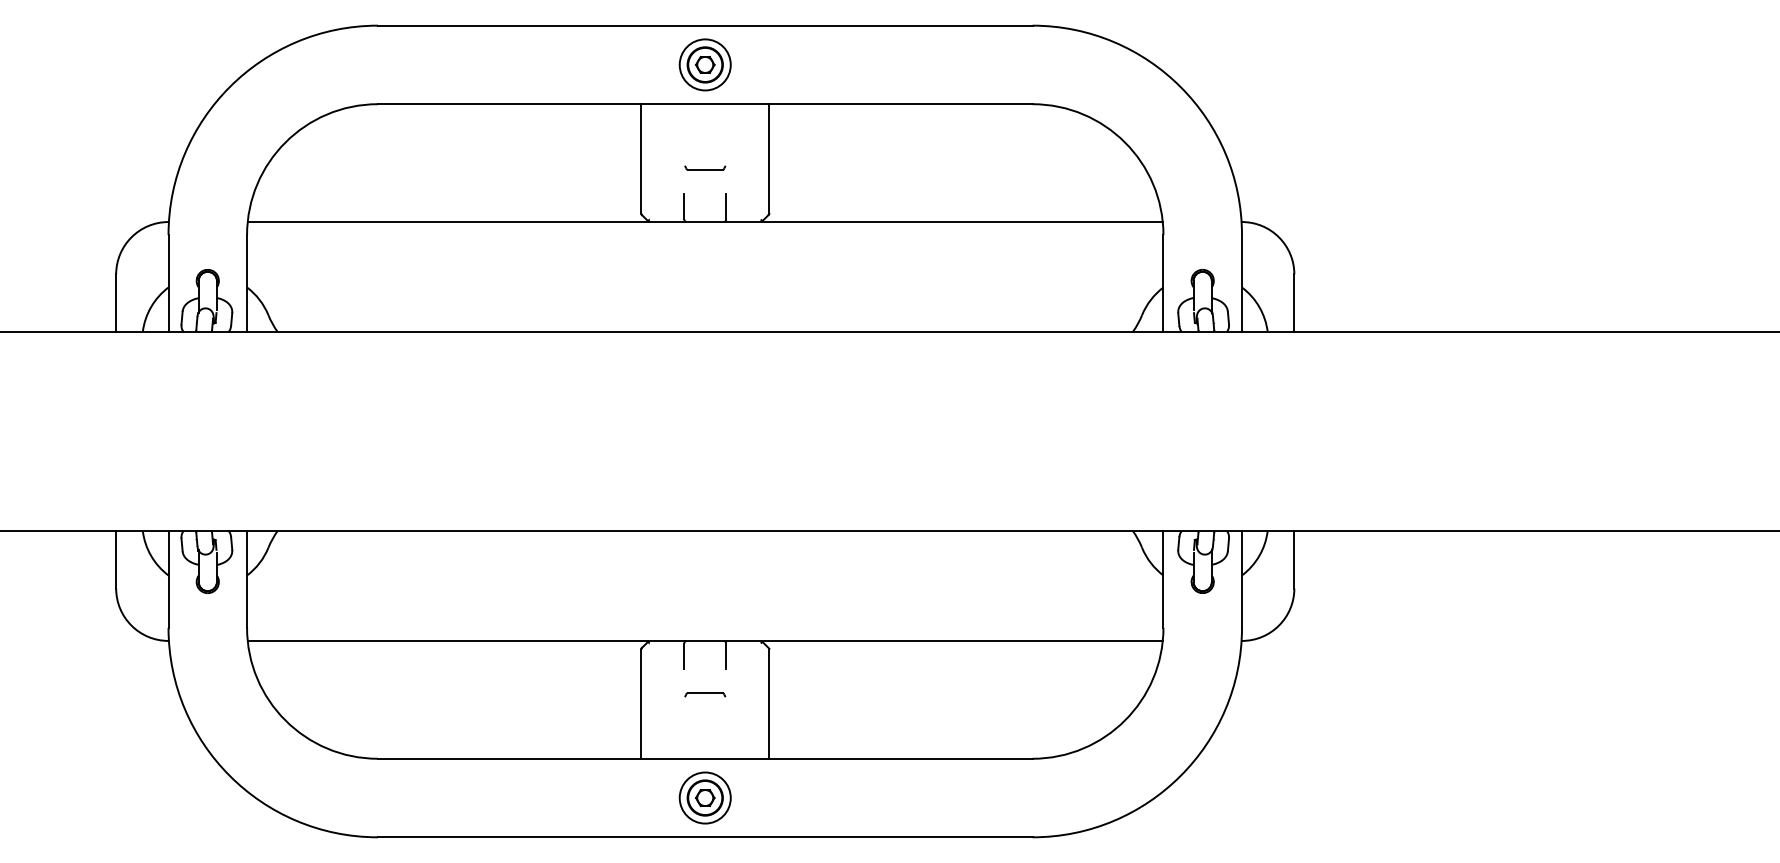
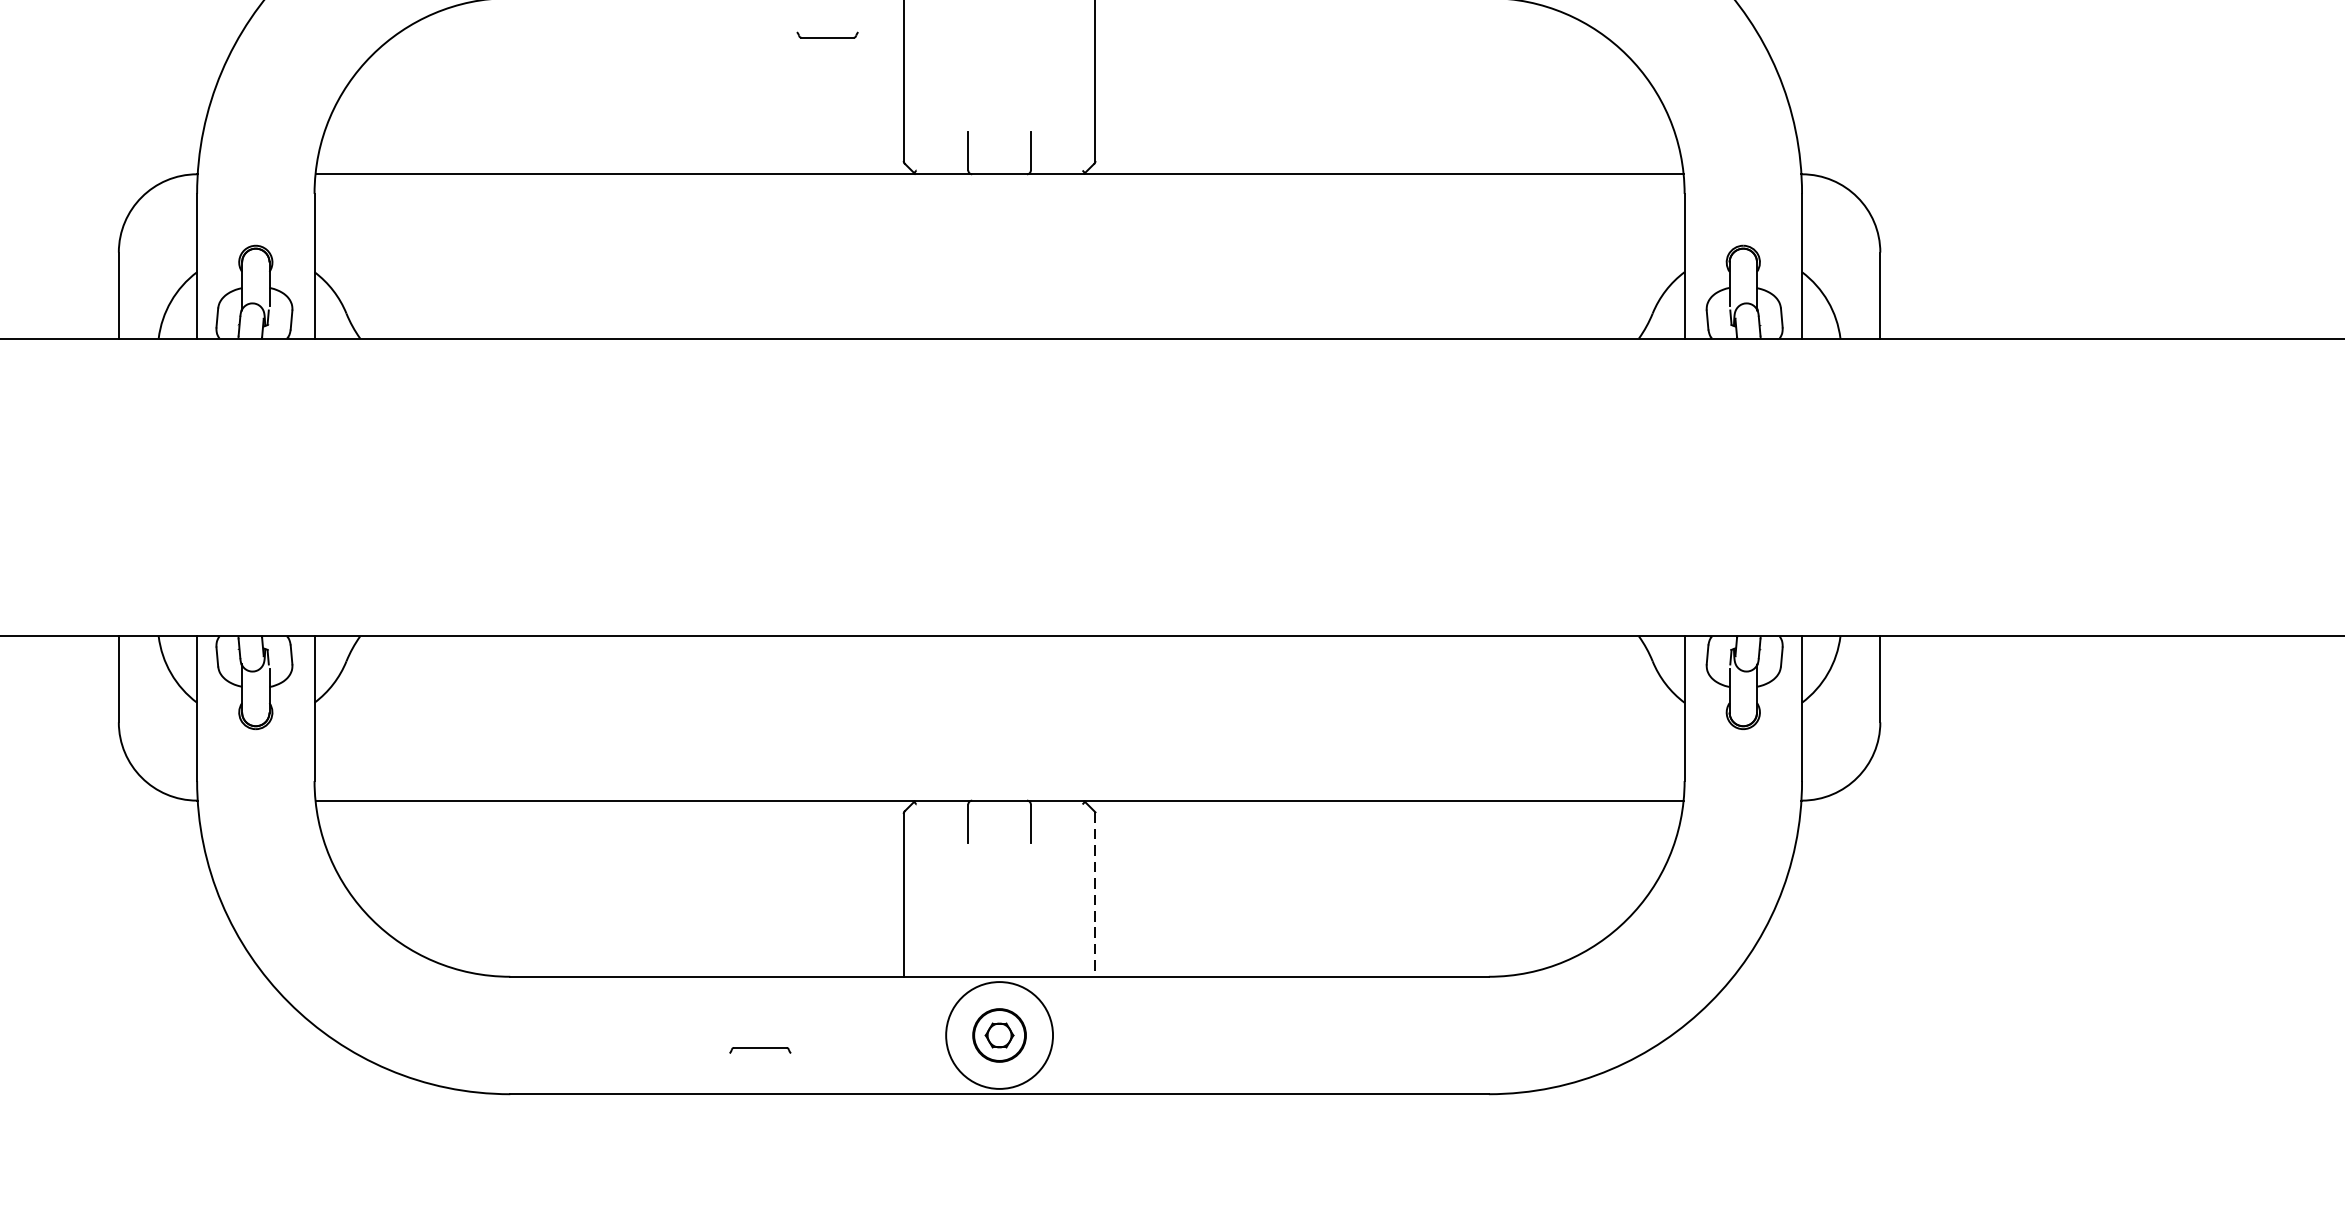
part: (705, 167) -> (827, 34), moved
part: (705, 694) -> (760, 1049), moved
line: (769, 703) -> (1095, 894), solid -> dashed
circle: (704, 797) -> (998, 1034), size x1.4

